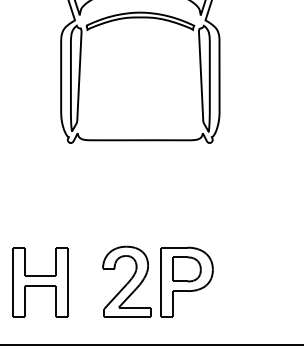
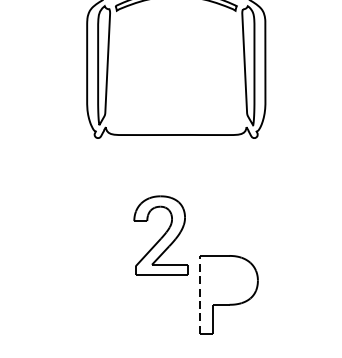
part: (186, 269) -> (228, 280), removed
part: (126, 281) -> (160, 235), moved
part: (40, 282) -> (63, 295), removed
line: (161, 282) -> (200, 295), solid -> dashed

